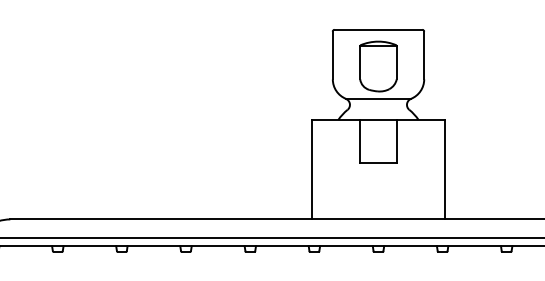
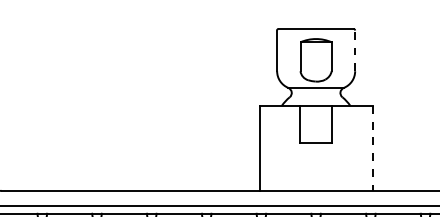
line: (424, 55) -> (355, 50), solid -> dashed
line: (444, 169) -> (372, 148), solid -> dashed

